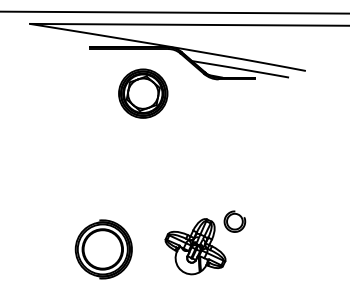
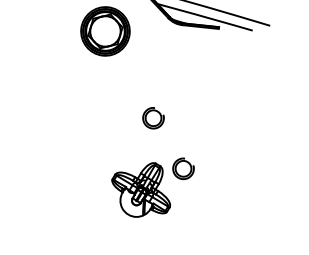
part: (199, 174) -> (153, 118), added
part: (103, 249) -> (49, 182), removed

